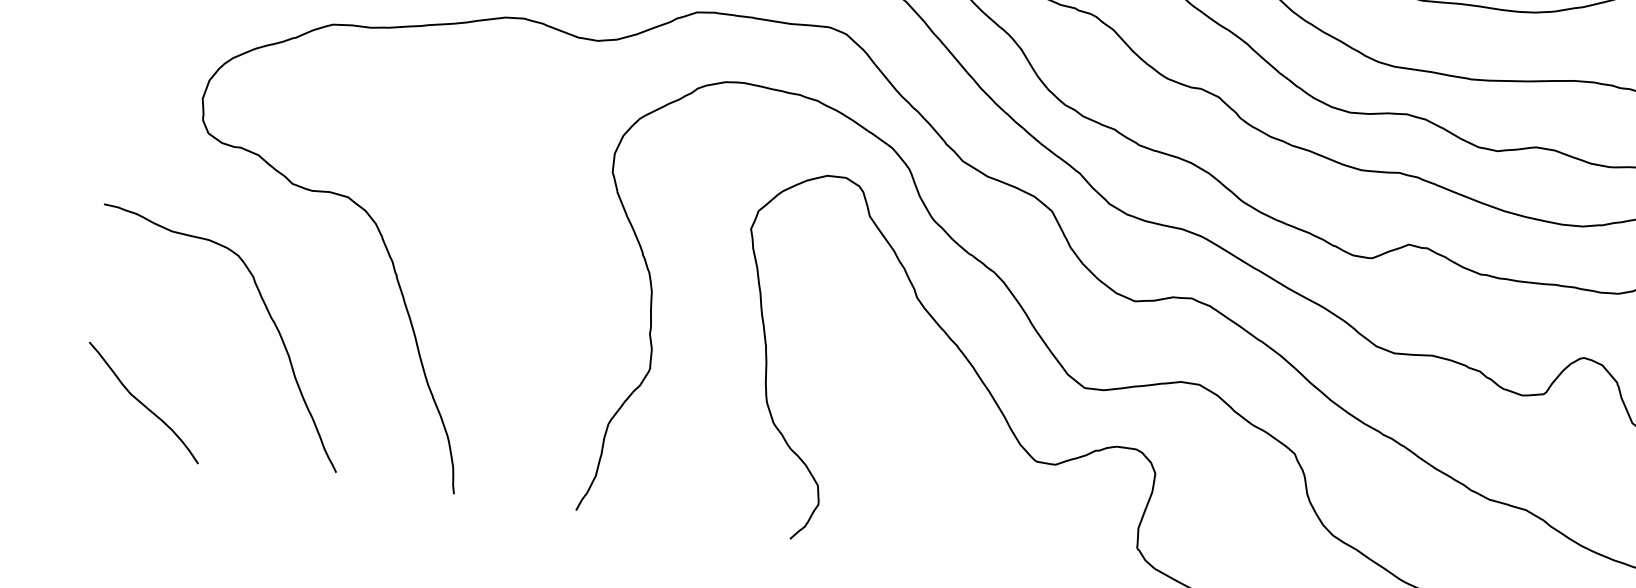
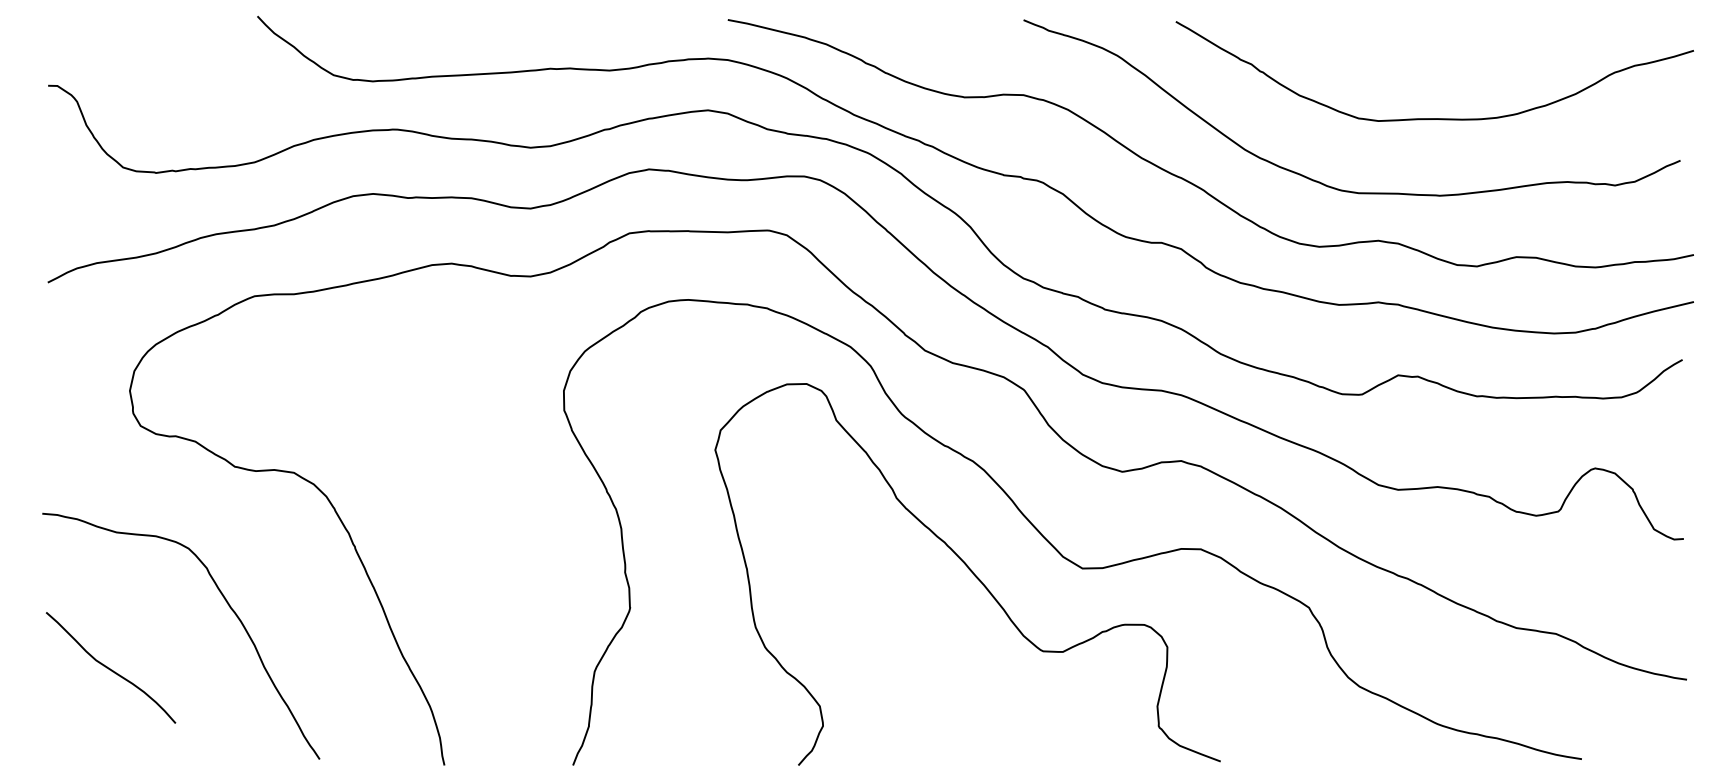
curve: (142, 402) -> (109, 667), moved

